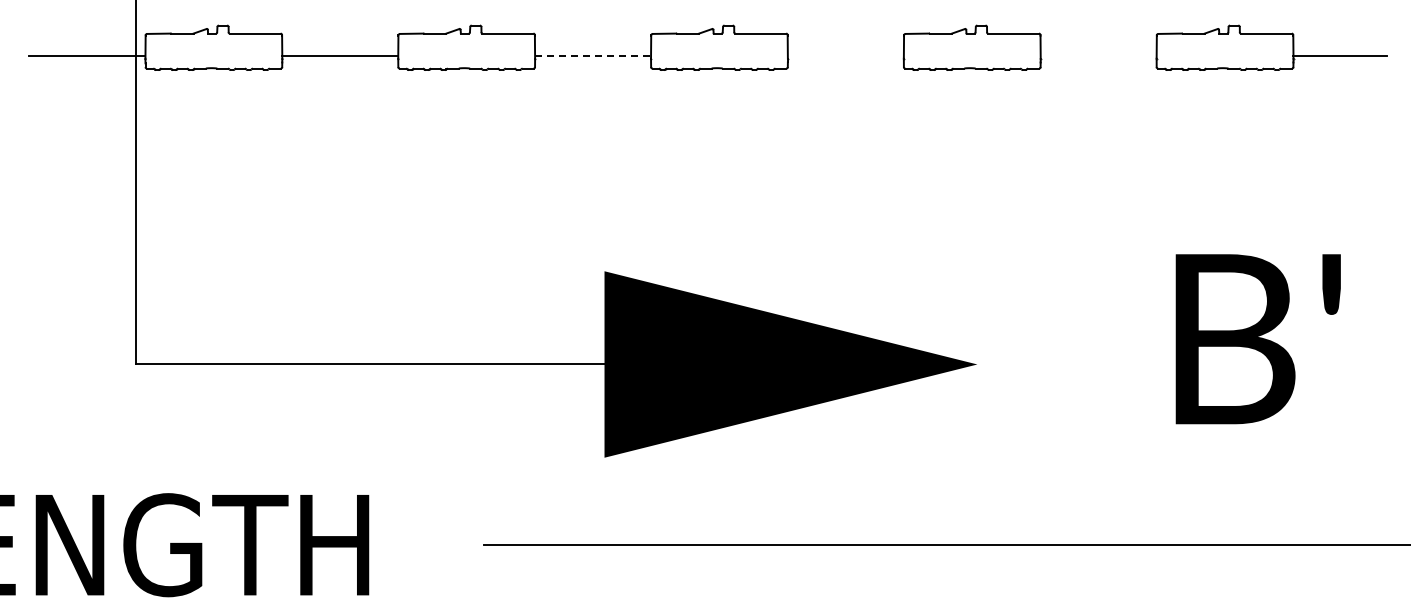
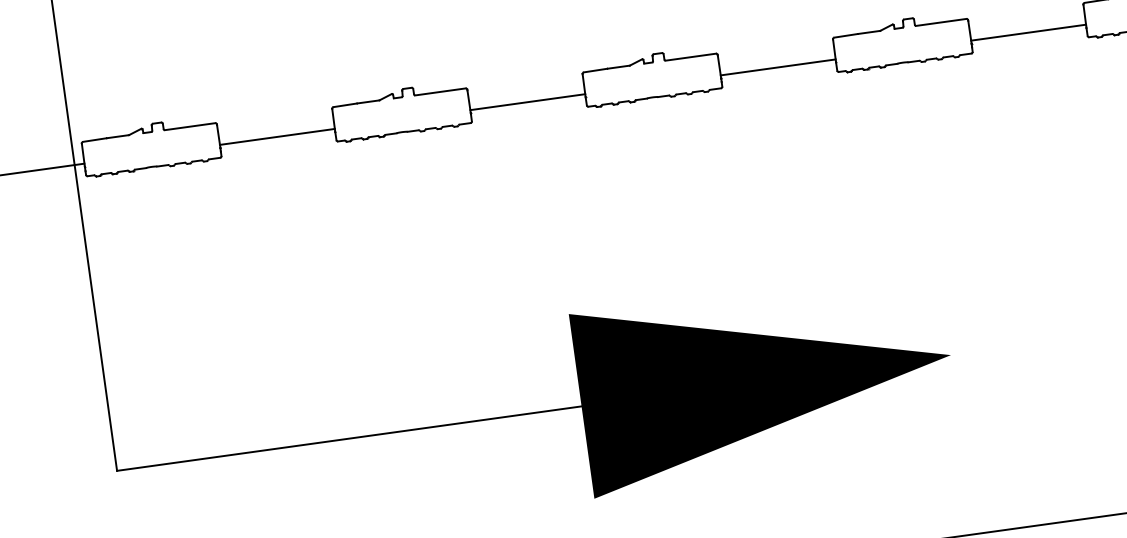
line: (593, 55) -> (528, 101), dashed -> solid
line: (845, 55) -> (777, 67), added
line: (1098, 55) -> (1028, 32), added

